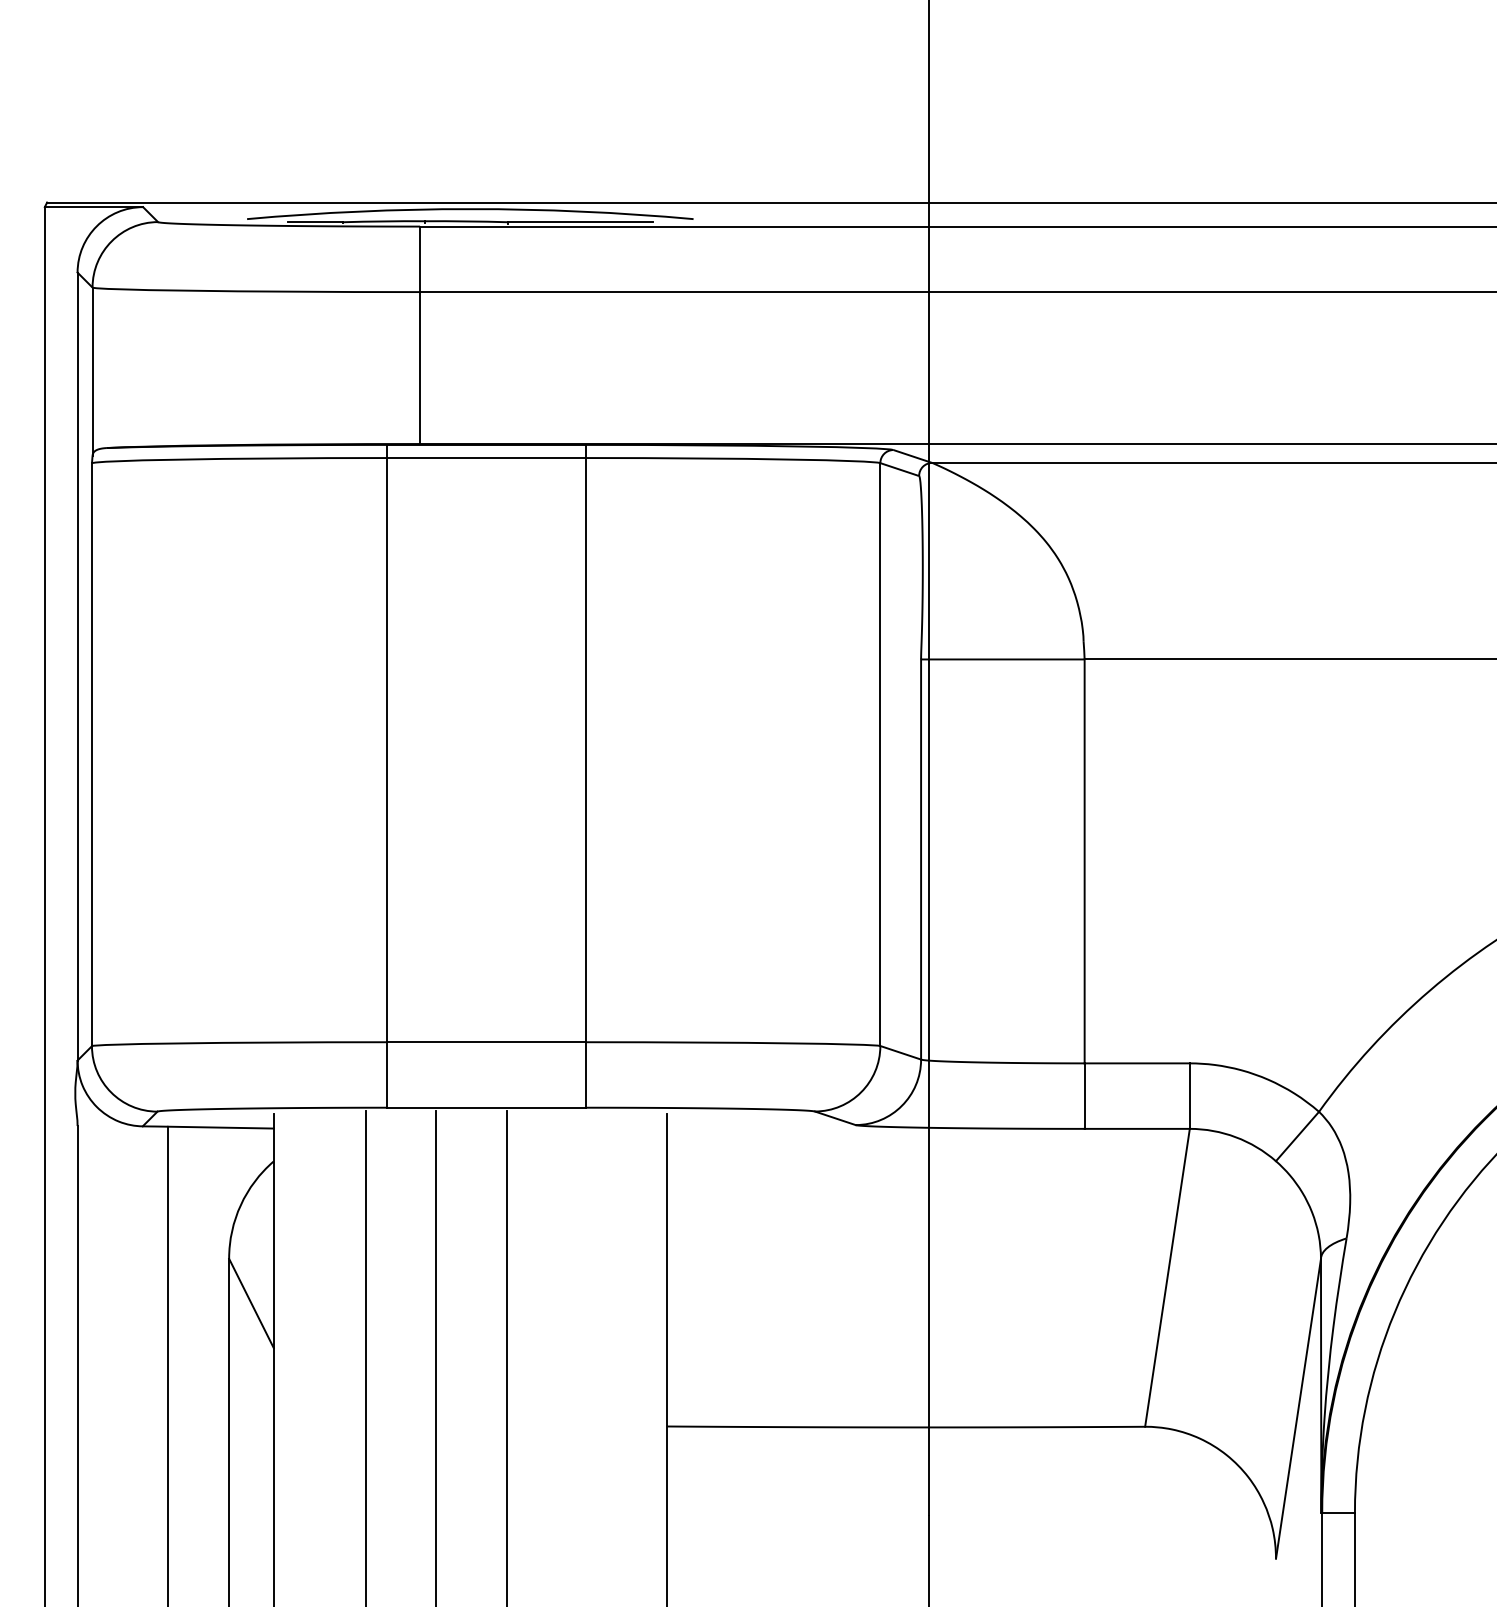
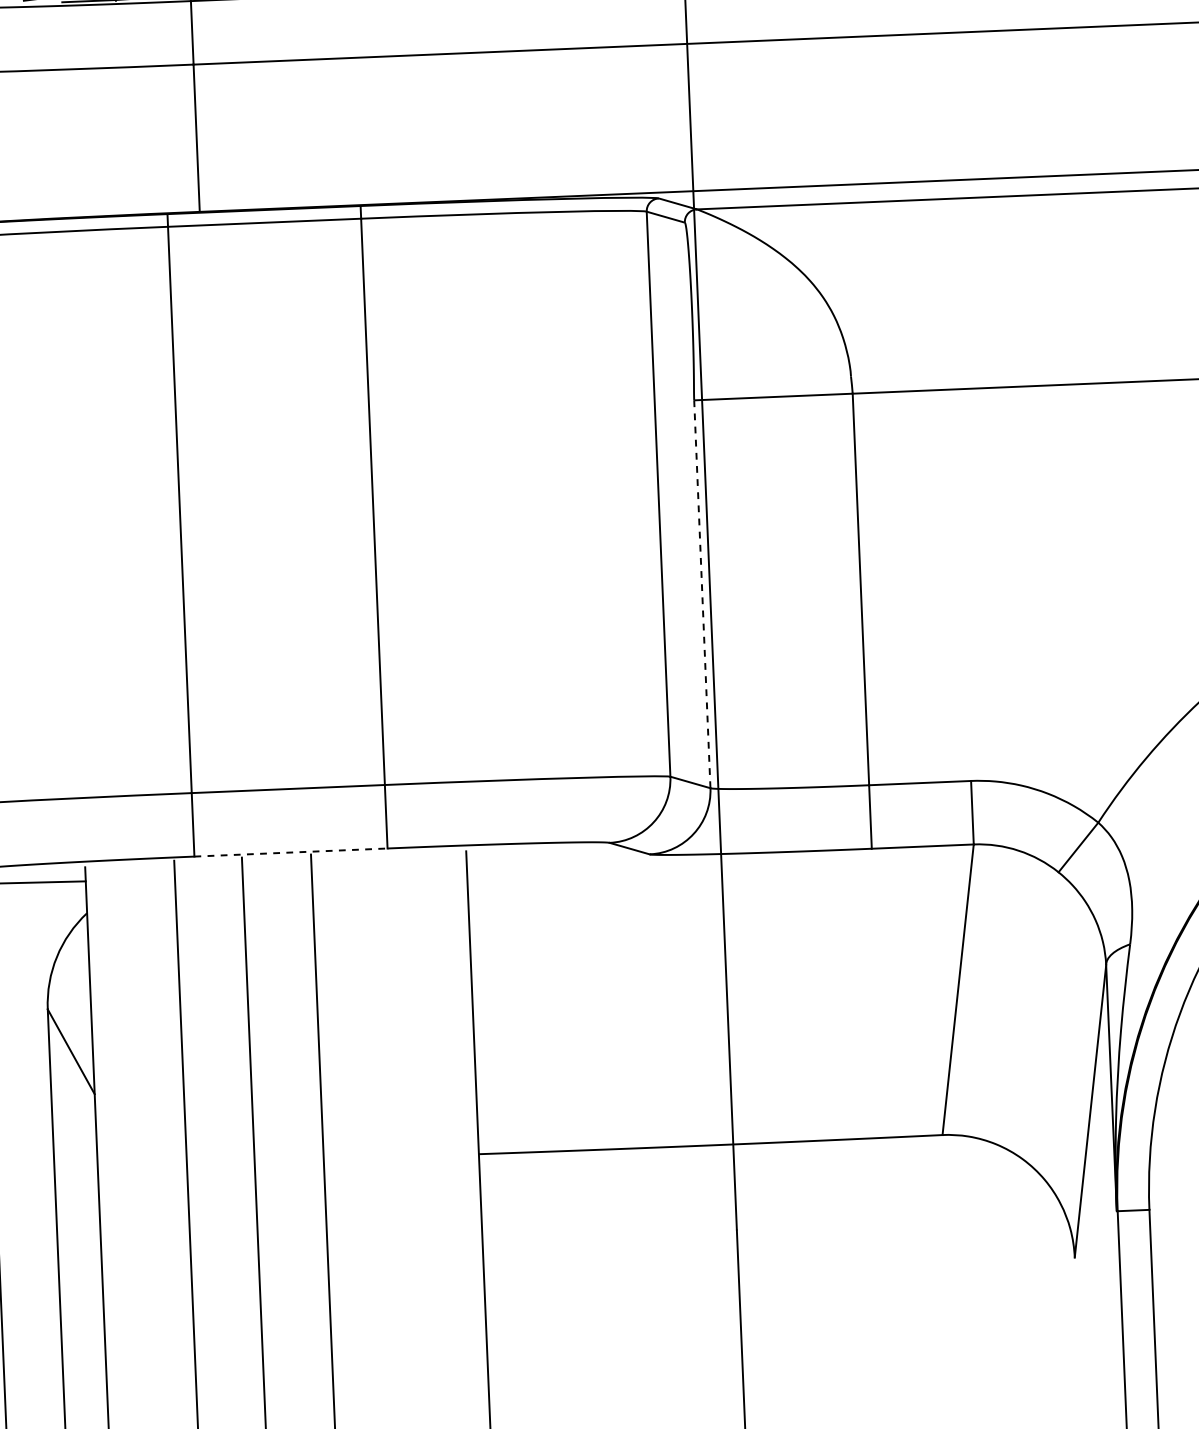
line: (921, 860) -> (702, 595), solid -> dashed
line: (486, 1107) -> (291, 852), solid -> dashed

